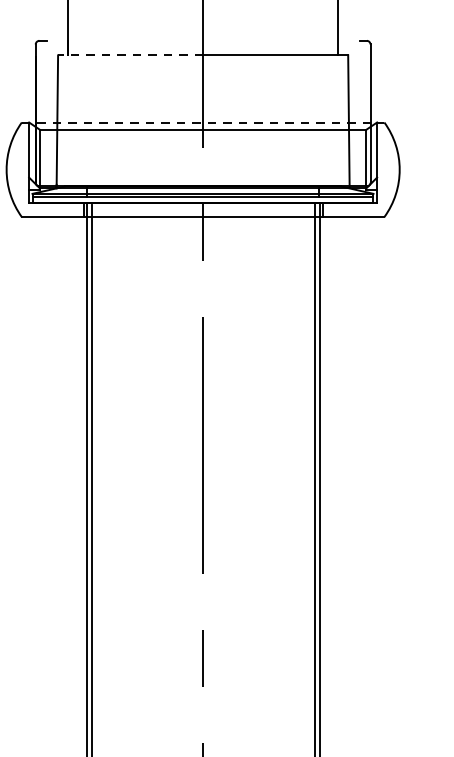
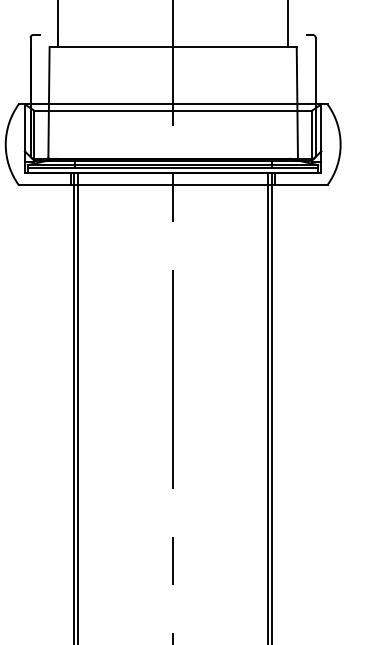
line: (130, 55) -> (111, 47), dashed -> solid
line: (203, 122) -> (173, 104), dashed -> solid

